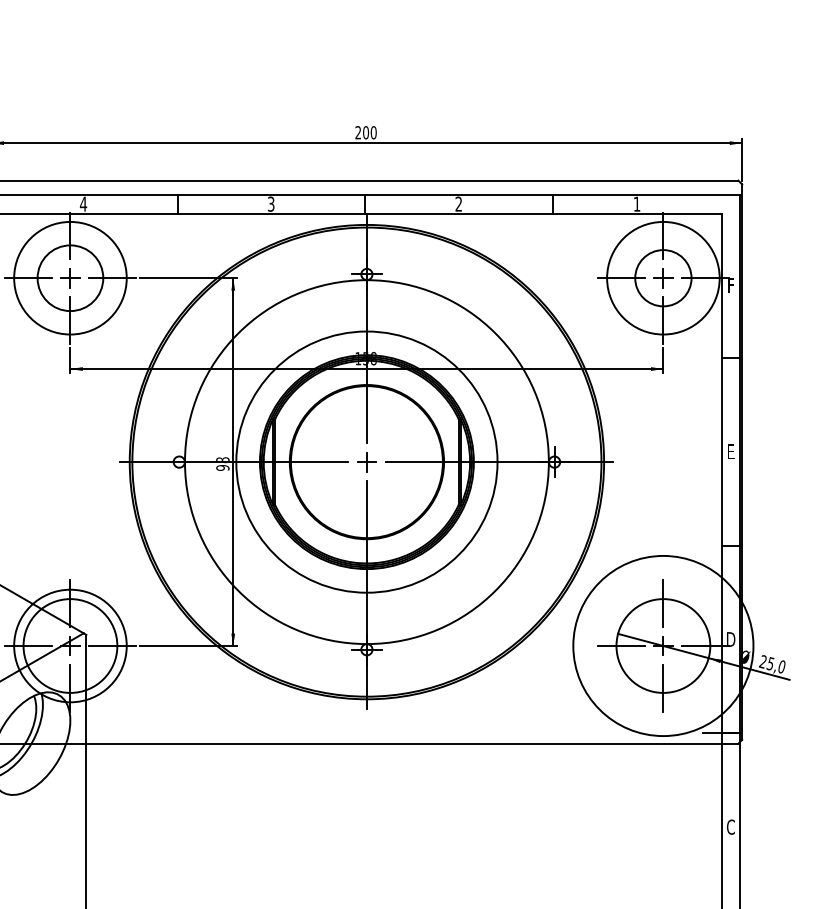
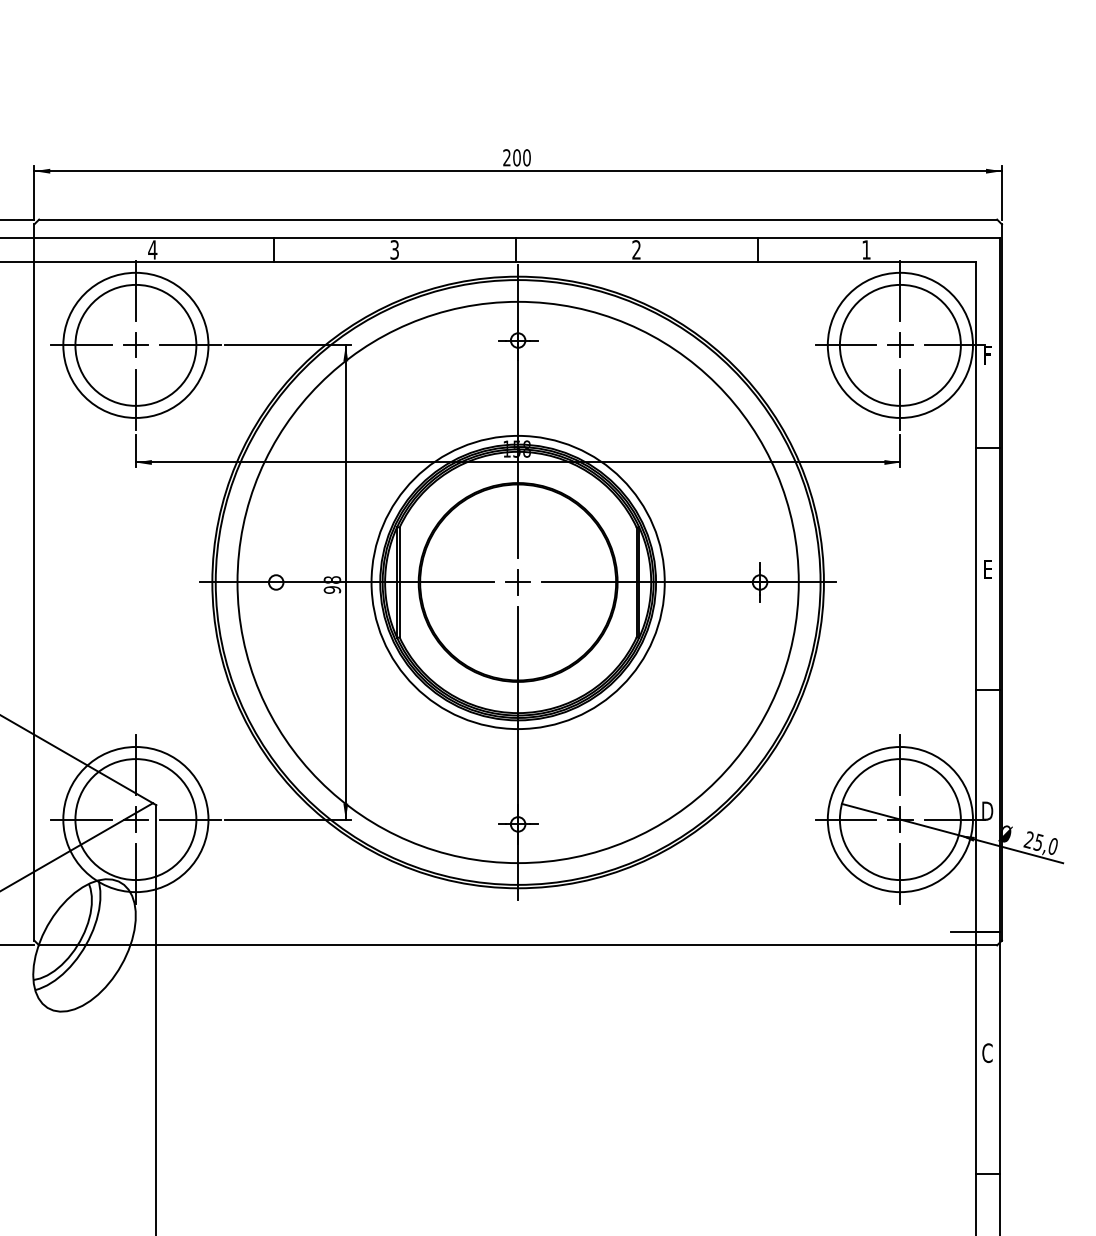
circle: (70, 277) -> (135, 344), size x1.43
circle: (662, 277) -> (899, 344), size x1.67
circle: (366, 462) -> (517, 582), size x0.62
circle: (366, 462) -> (517, 582), size x1.67
circle: (662, 645) -> (899, 819), size x0.62

